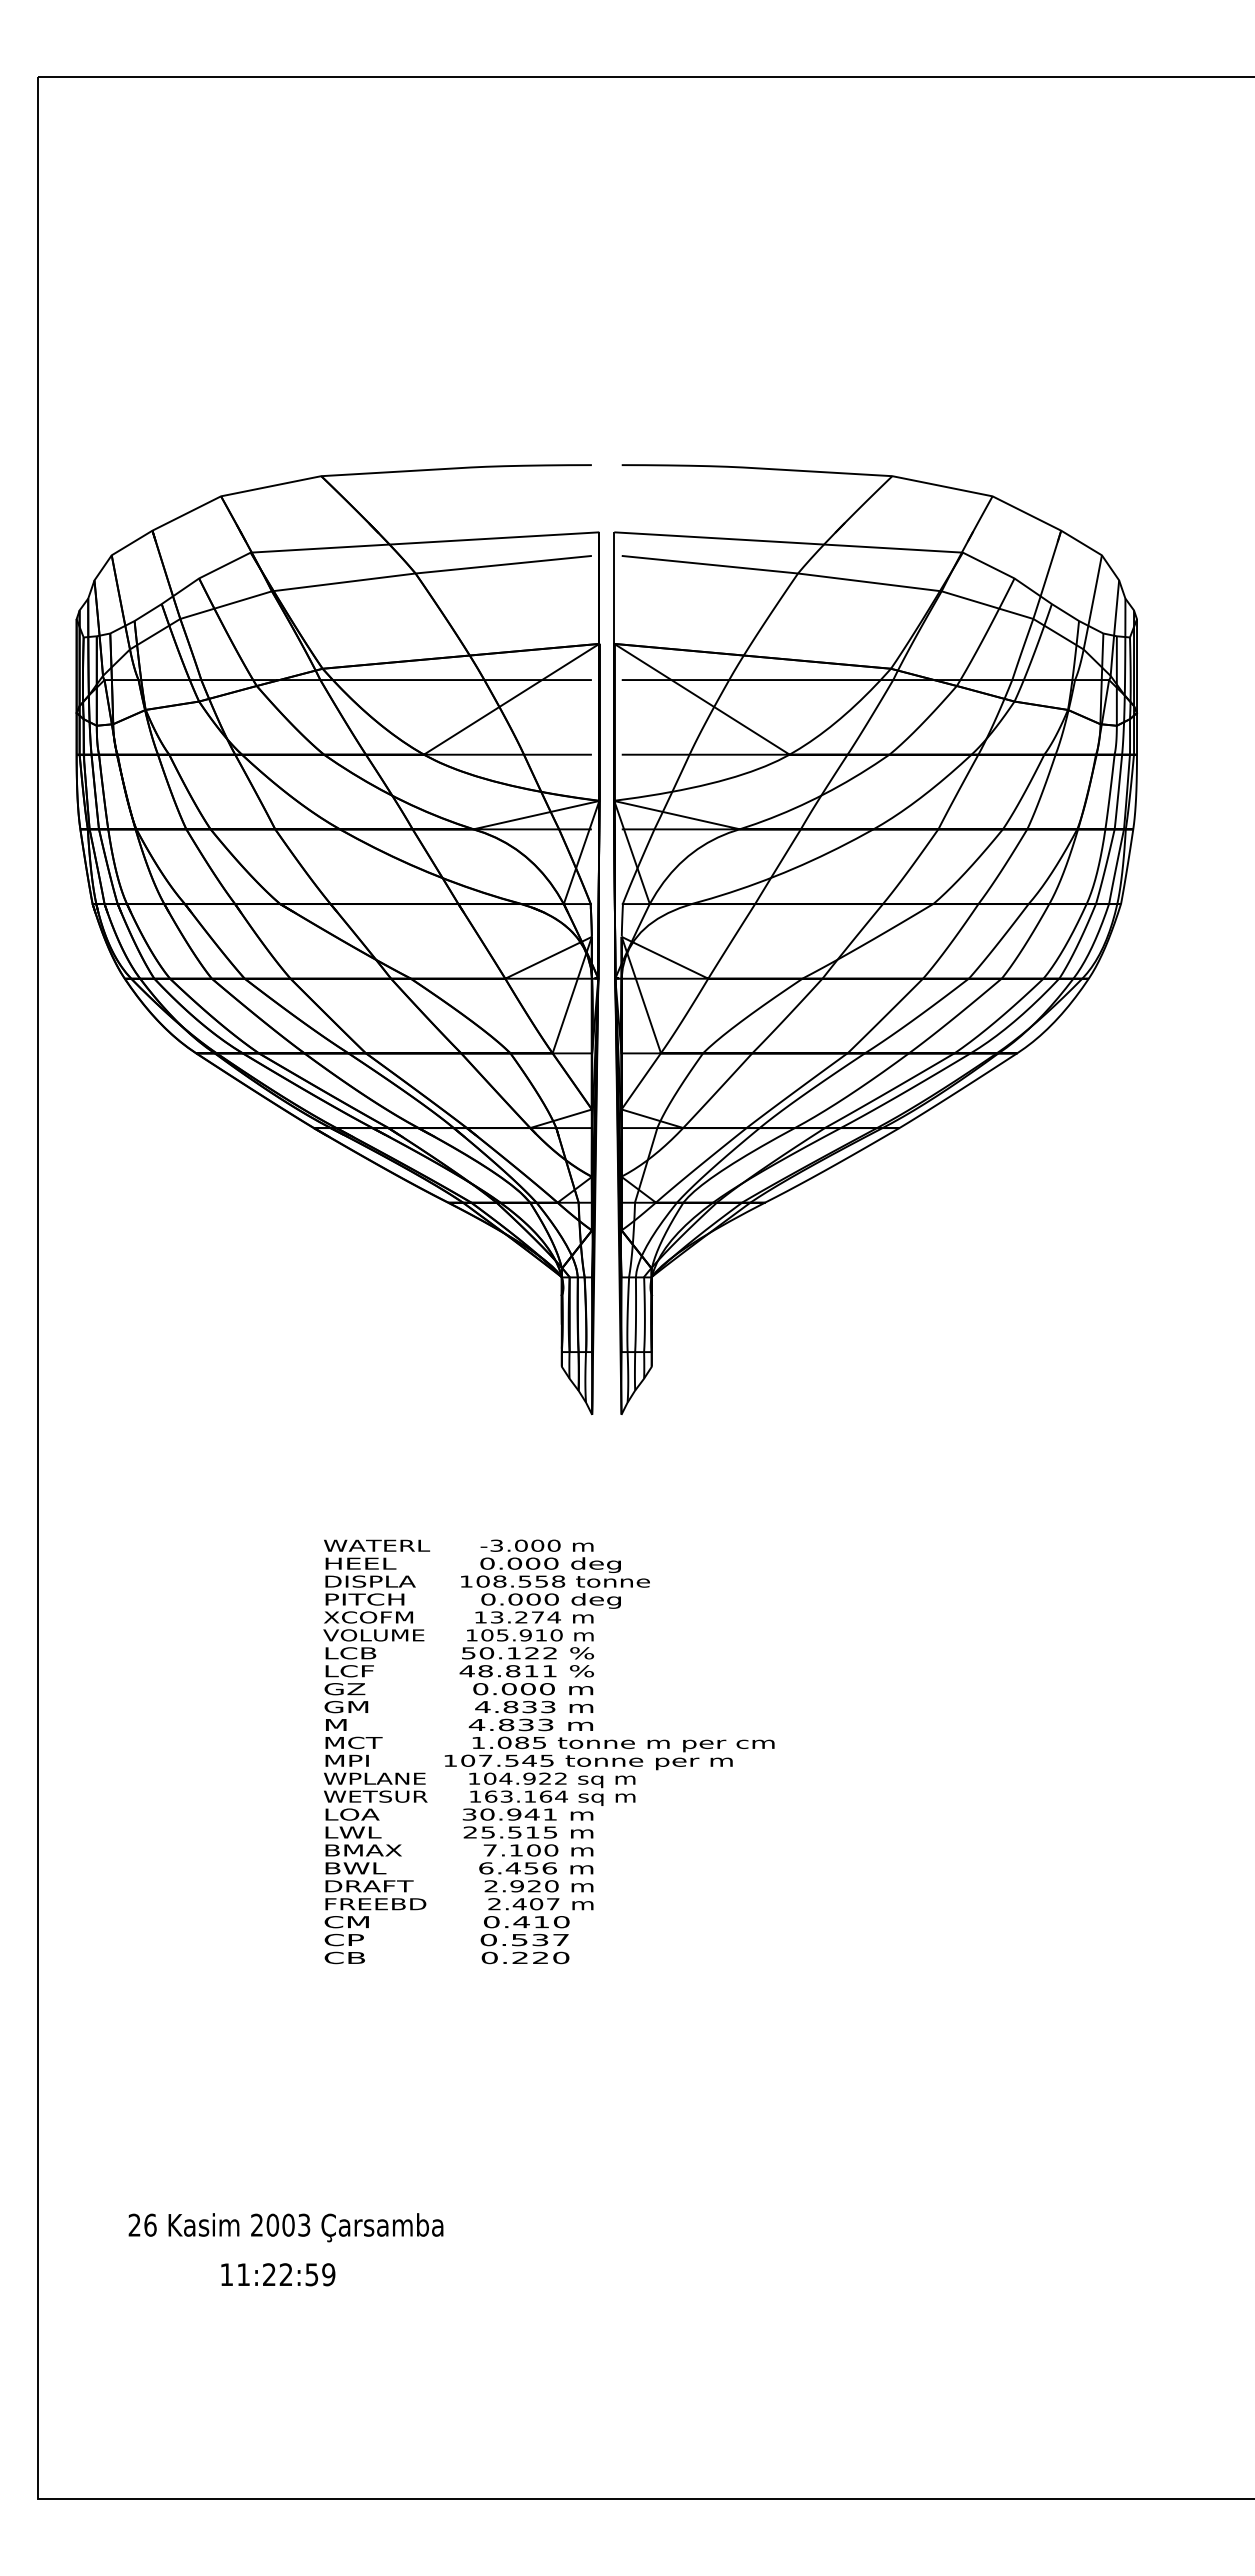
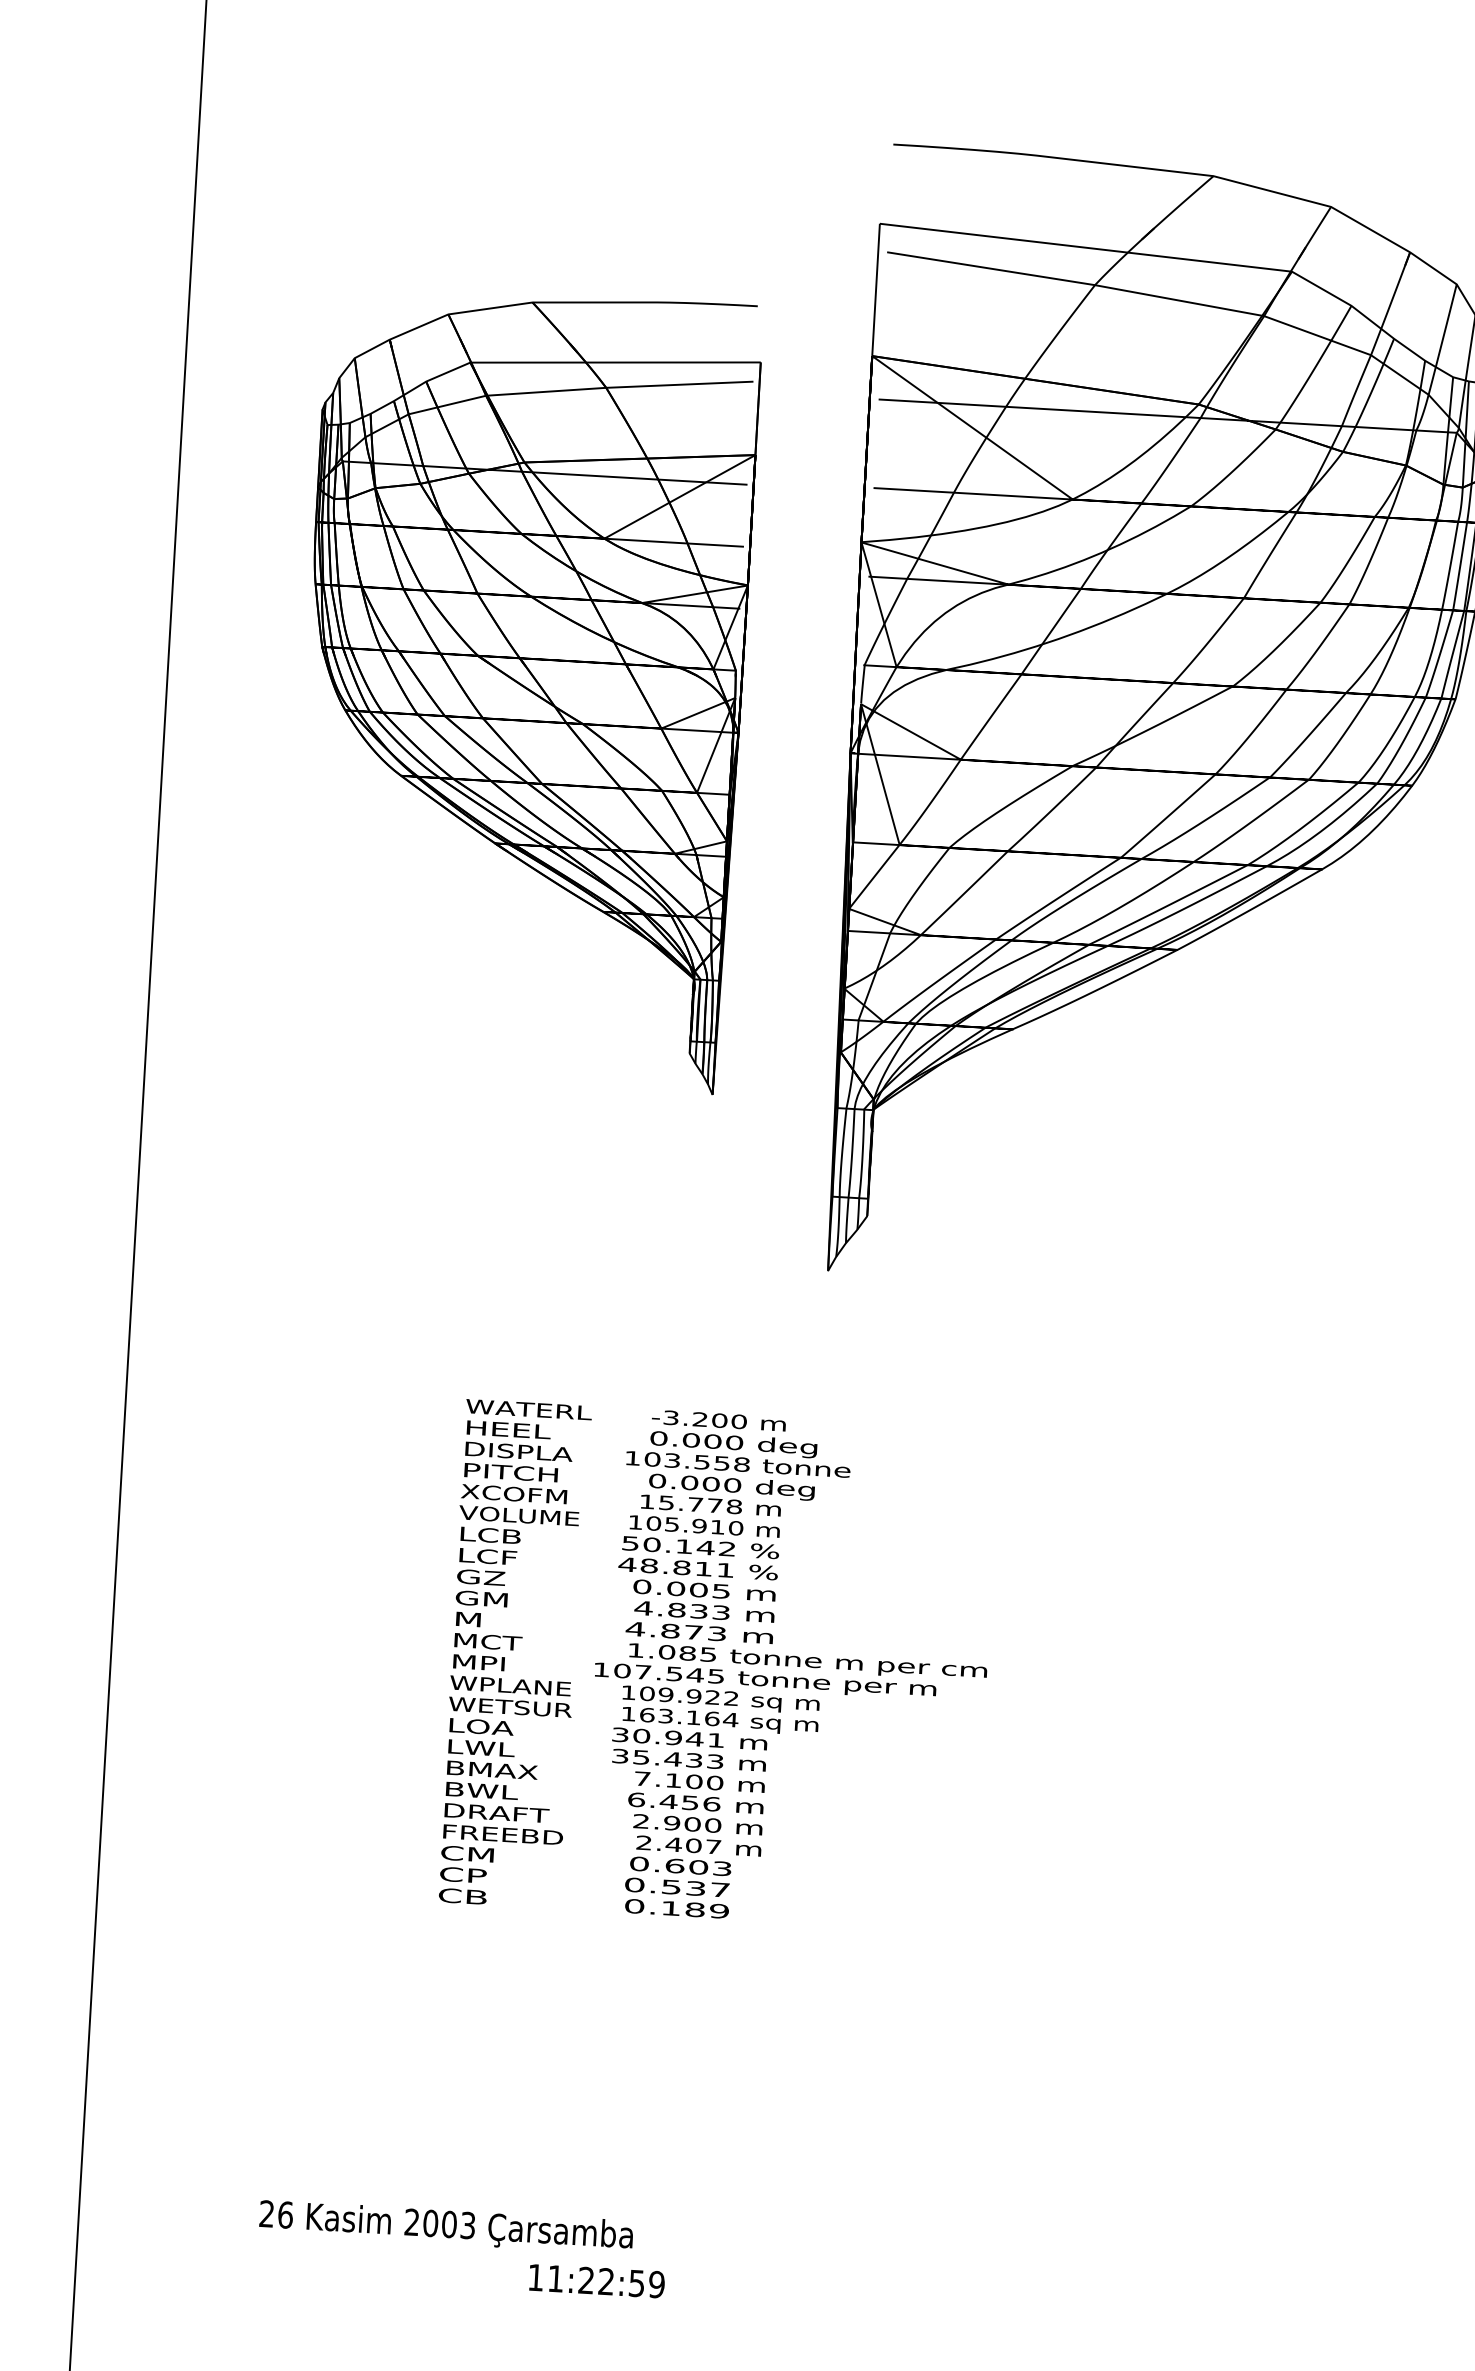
part: (337, 939) -> (523, 687), size x0.7
text: (521, 1545) -> (700, 1419), -3.000 -> -3.200
text: (499, 1581) -> (671, 1460), 108.558 -> 103.558
text: (525, 1617) -> (700, 1504), 13.274 -> 15.778
text: (531, 1653) -> (704, 1548), 50.122 -> 50.142
text: (547, 1689) -> (721, 1591), 0.000 -> 0.005
text: (525, 1724) -> (693, 1631), 4.833 -> 4.873
text: (505, 1778) -> (665, 1694), 104.922 -> 109.922
text: (510, 1832) -> (667, 1758), 25.515 -> 35.433
text: (534, 1886) -> (692, 1824), 2.920 -> 2.900
text: (541, 1922) -> (698, 1867), 0.410 -> 0.603
text: (540, 1957) -> (694, 1909), 0.220 -> 0.189
text: (285, 2227) -> (445, 2226), moved
text: (278, 2274) -> (597, 2280), moved

